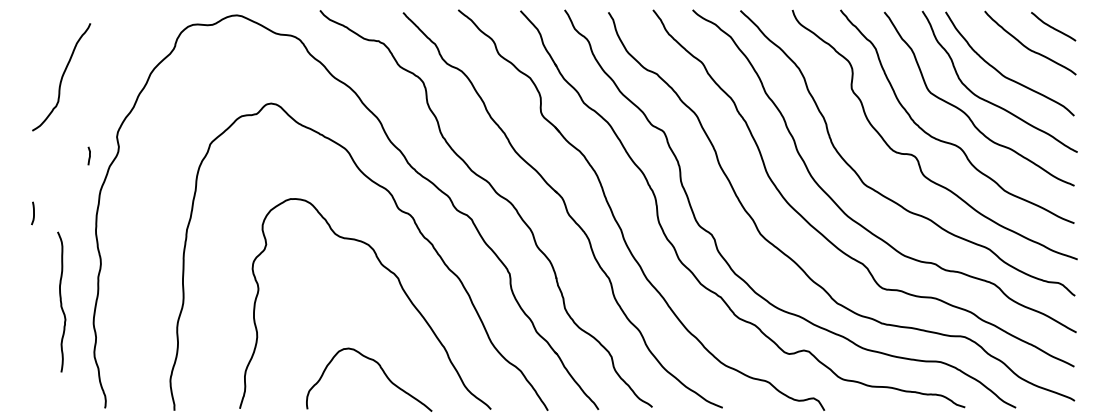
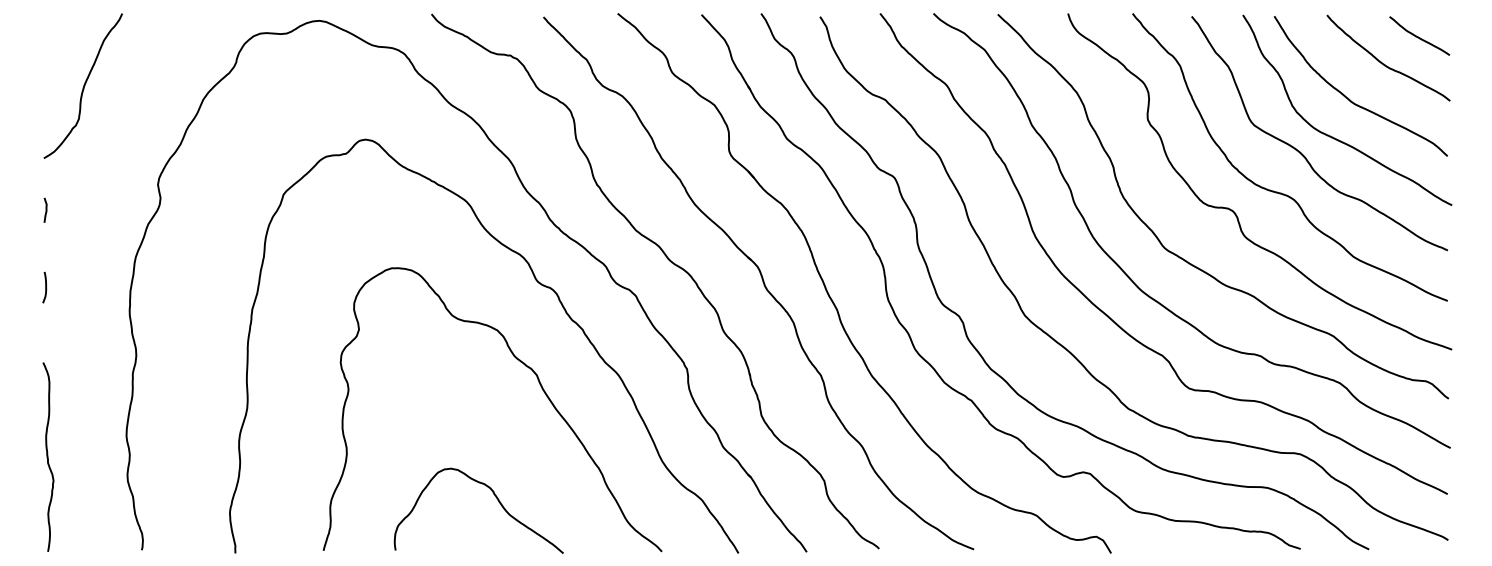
curve: (61, 76) -> (83, 85), moved
curve: (89, 155) -> (45, 209), moved
curve: (61, 301) -> (48, 456), moved
curve: (381, 369) -> (495, 497), moved

